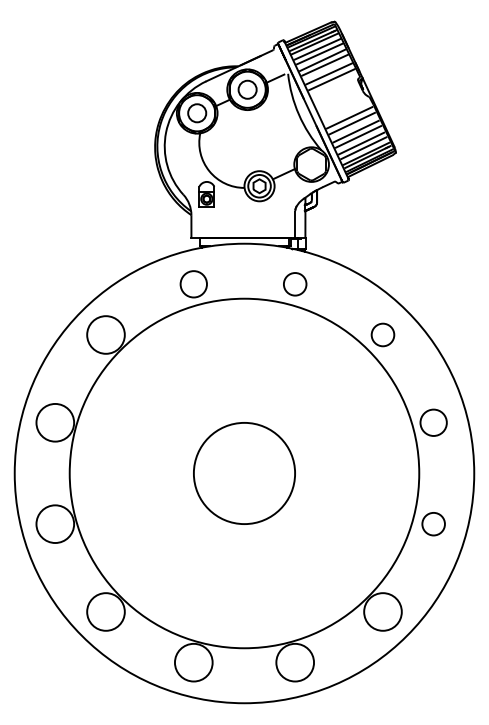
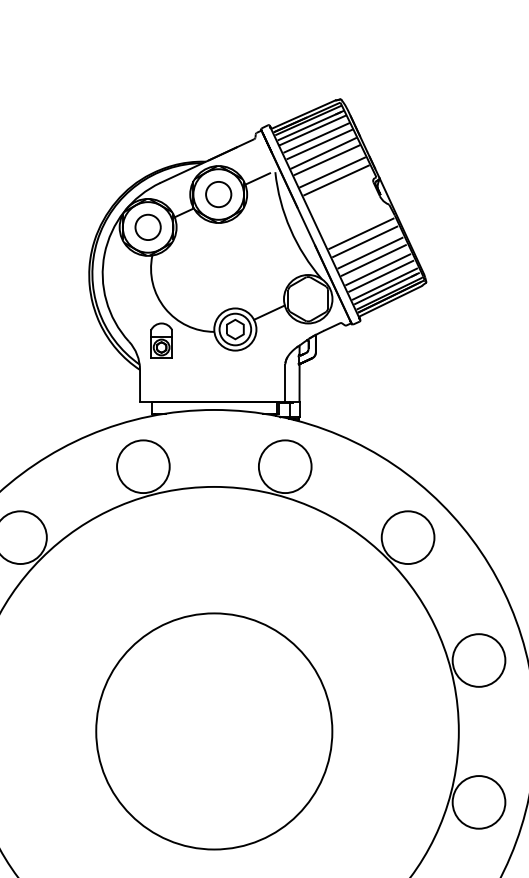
circle: (193, 284) -> (142, 466), size x1.43
circle: (295, 284) -> (285, 466), size x1.67
circle: (382, 334) -> (407, 536), size x1.67
circle: (433, 422) -> (478, 660), size x1.43
circle: (244, 473) -> (214, 731), size x1.67
circle: (433, 524) -> (478, 802), size x1.67

